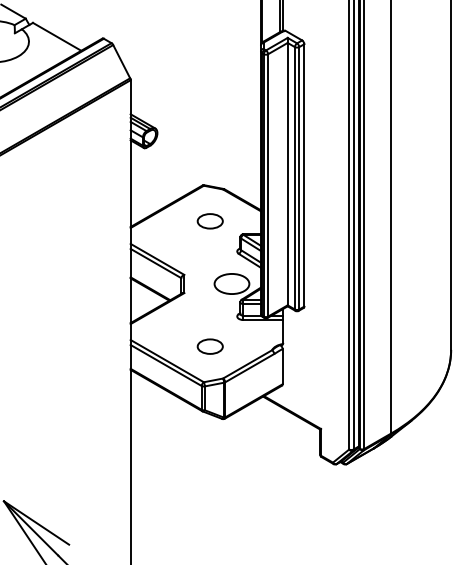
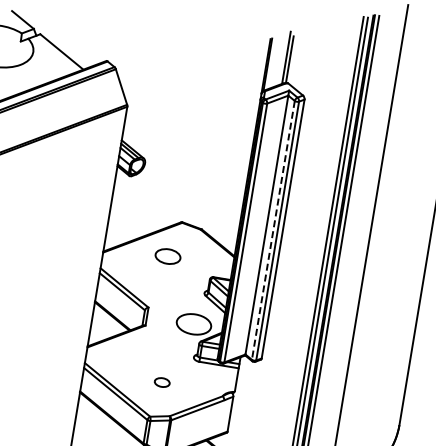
line: (294, 178) -> (272, 230), solid -> dashed
part: (209, 221) -> (167, 256), moved
part: (209, 346) -> (161, 382), size x0.6

